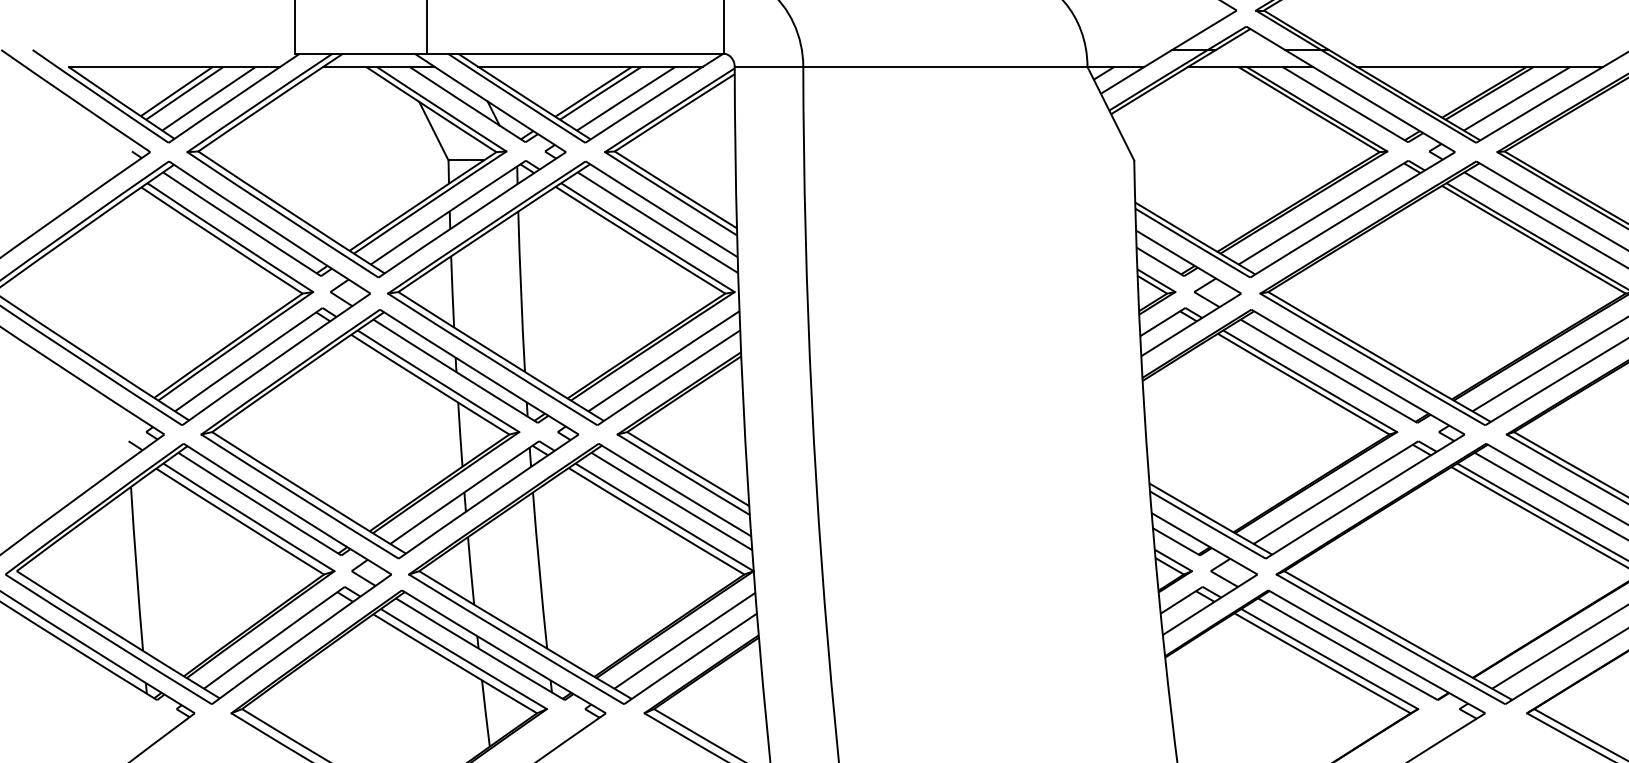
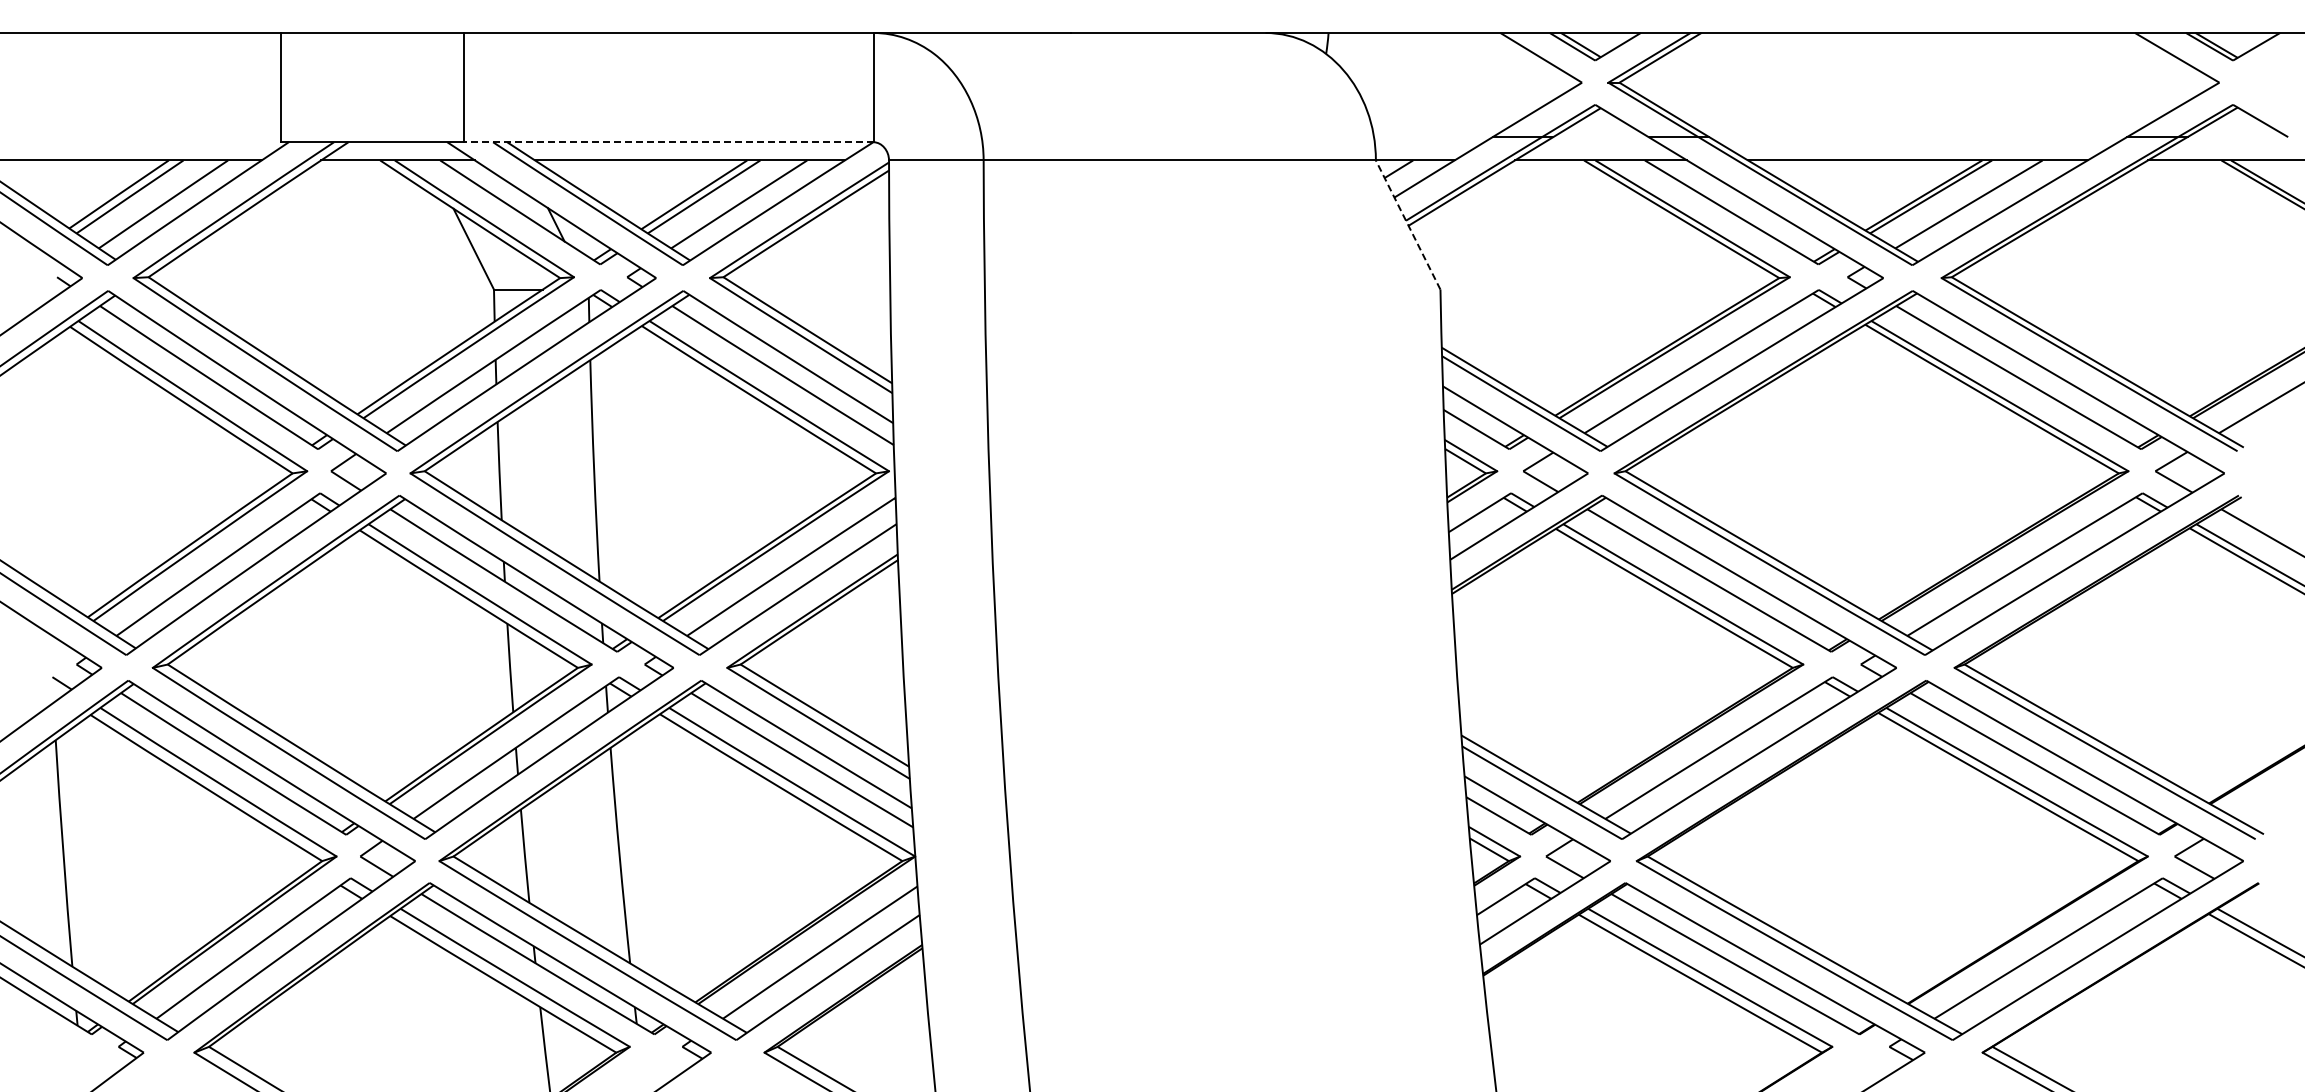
line: (574, 53) -> (668, 142), solid -> dashed
line: (1110, 113) -> (1407, 224), solid -> dashed

